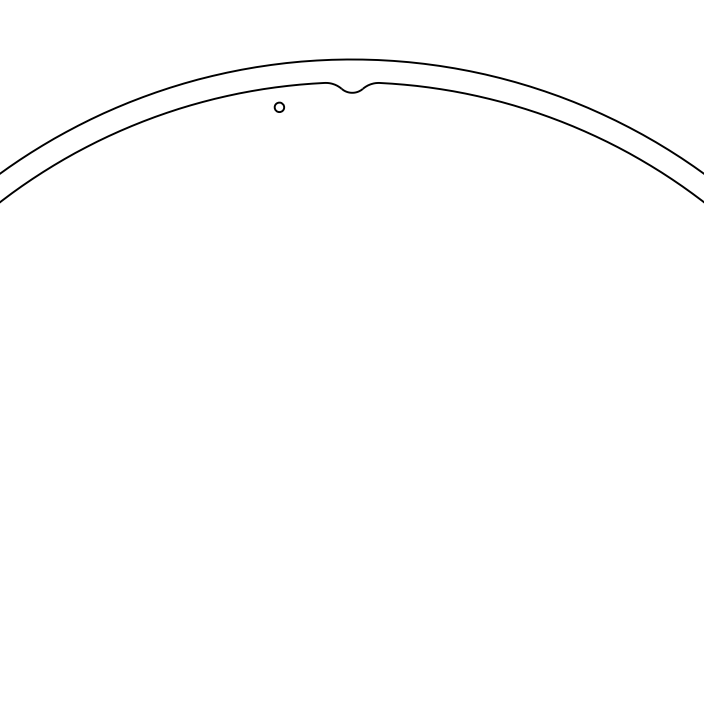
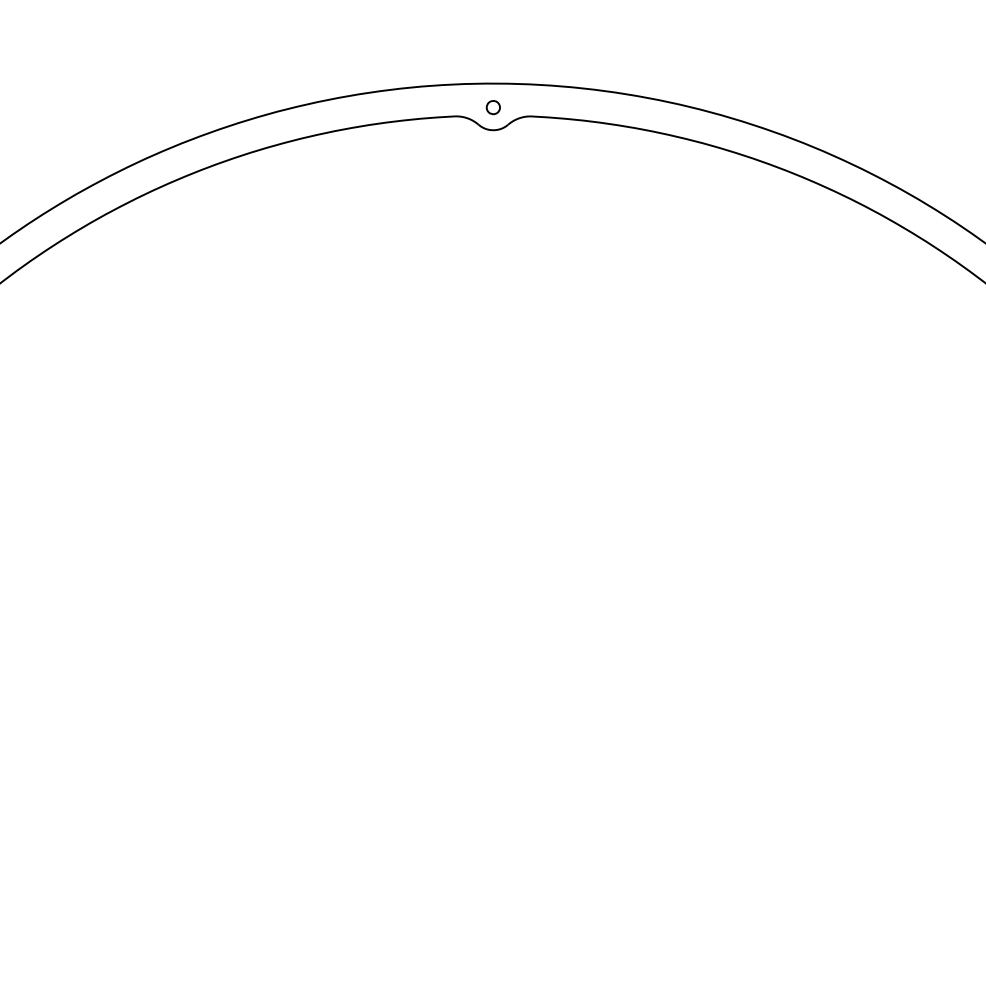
part: (278, 107) -> (492, 107), moved

